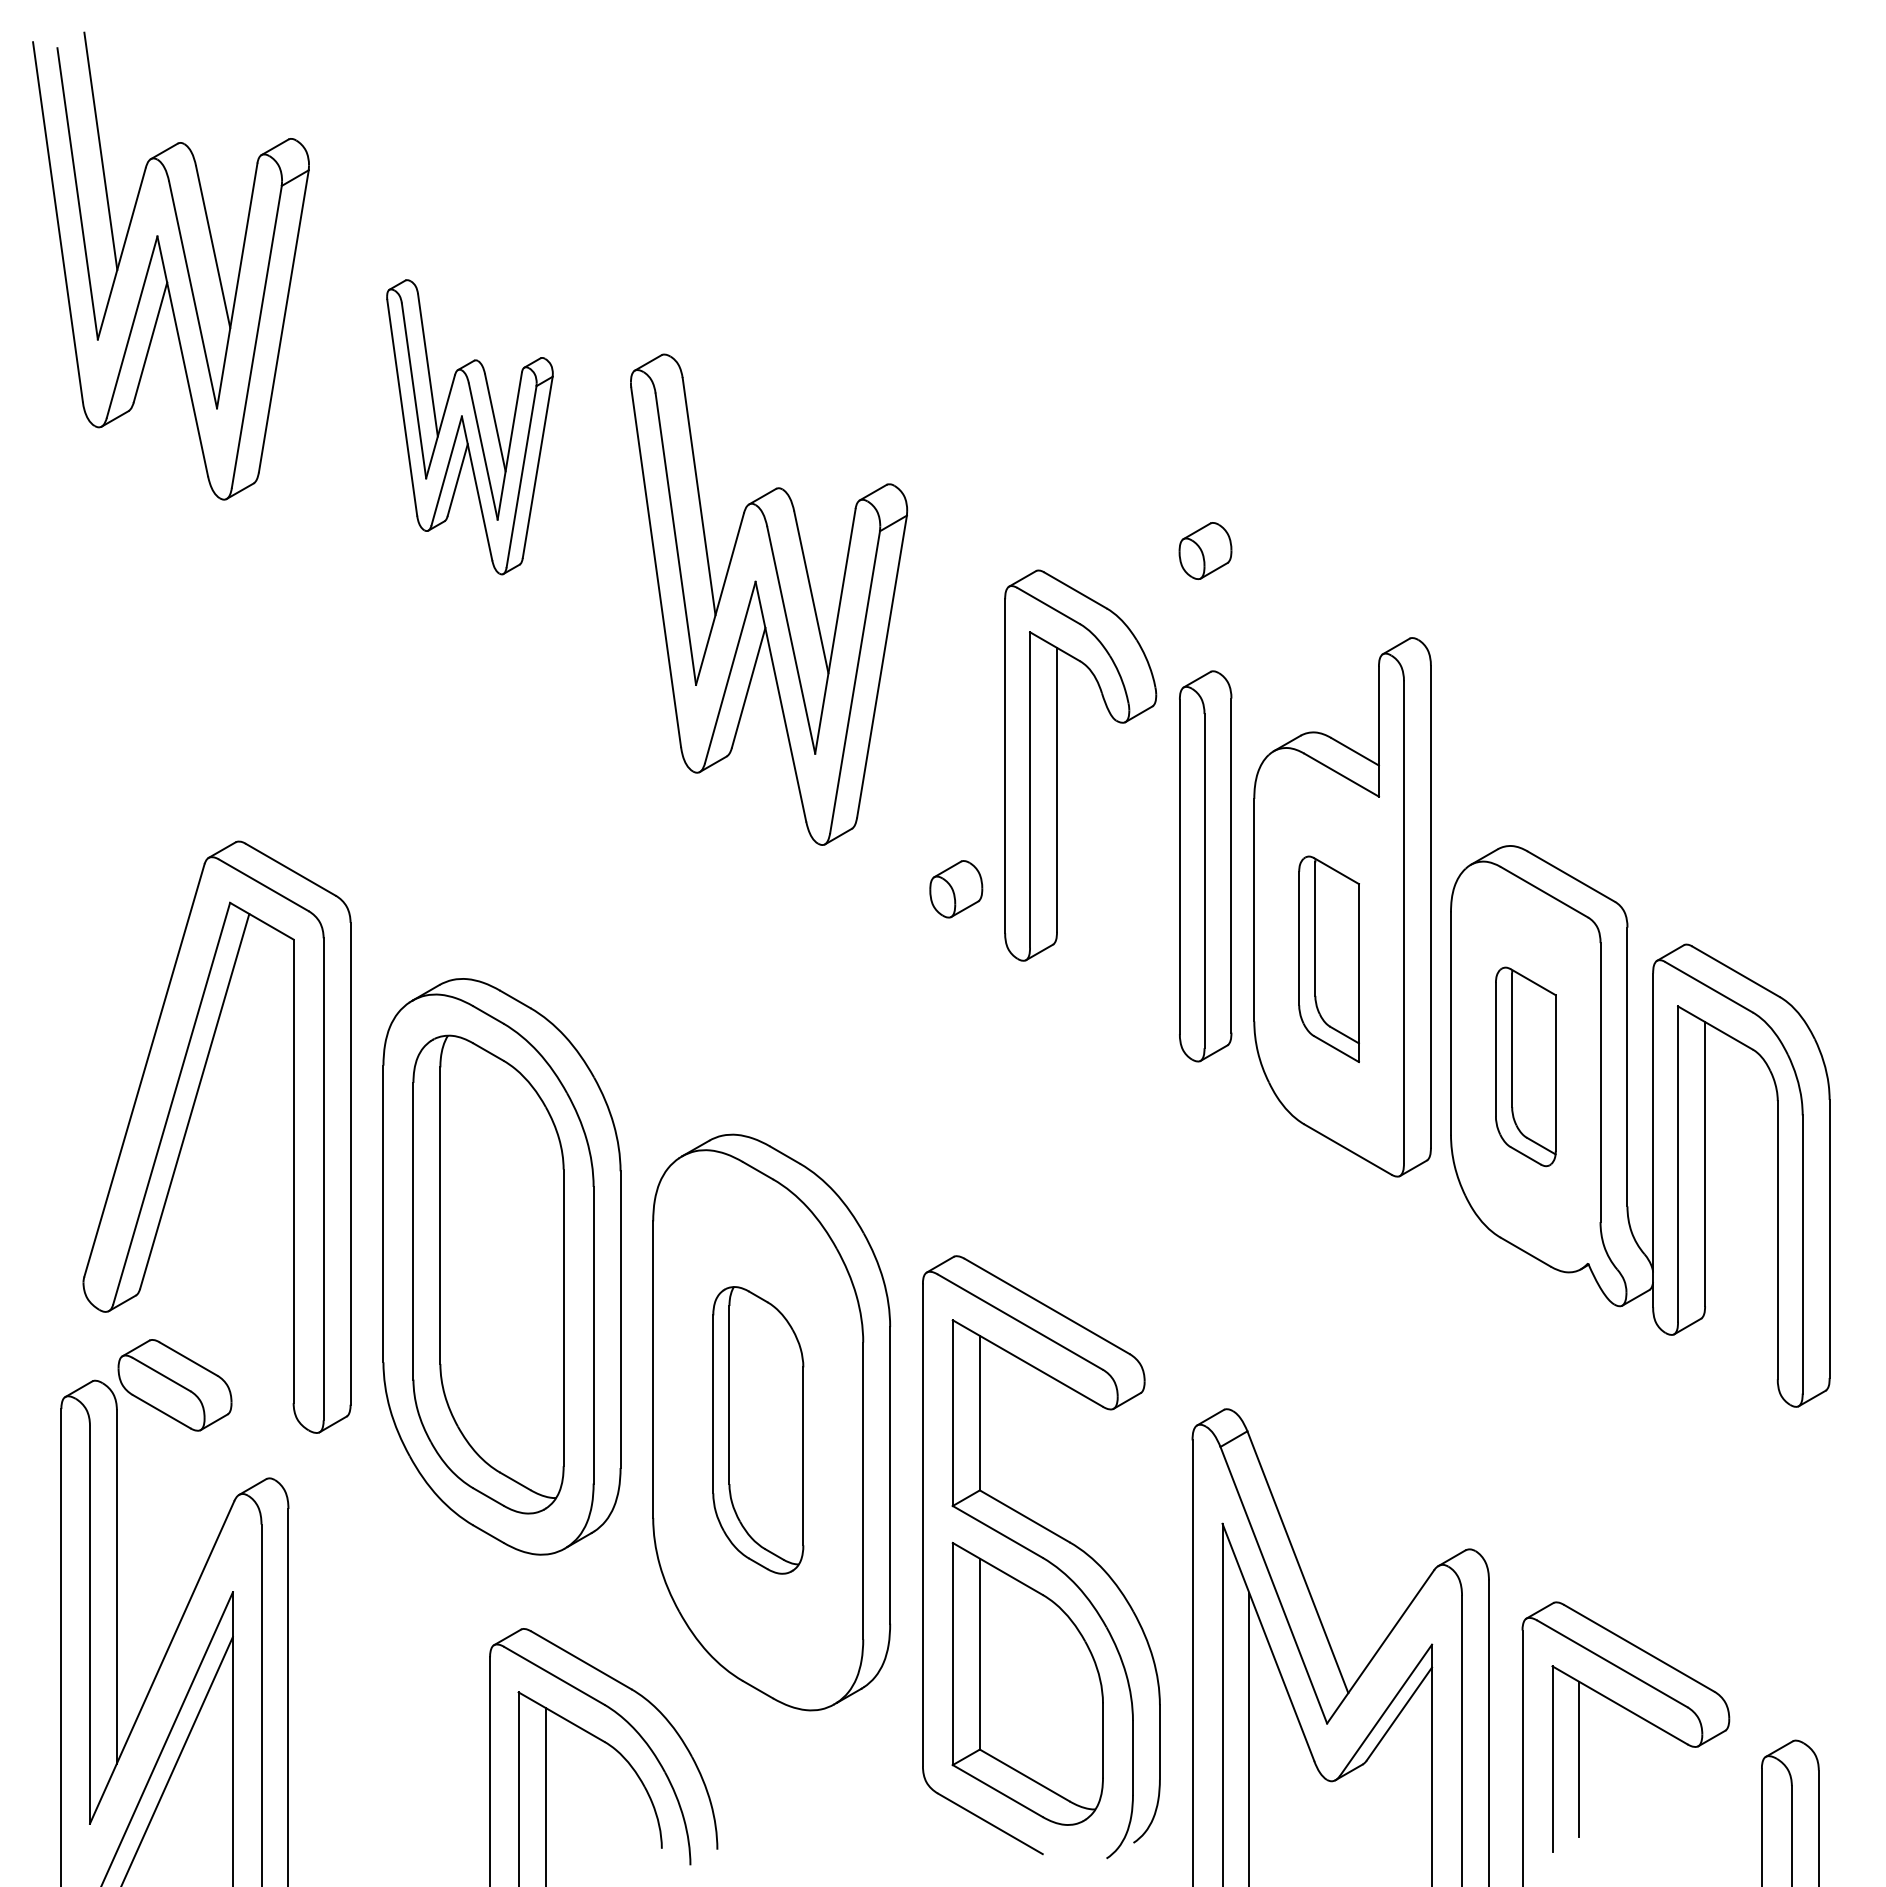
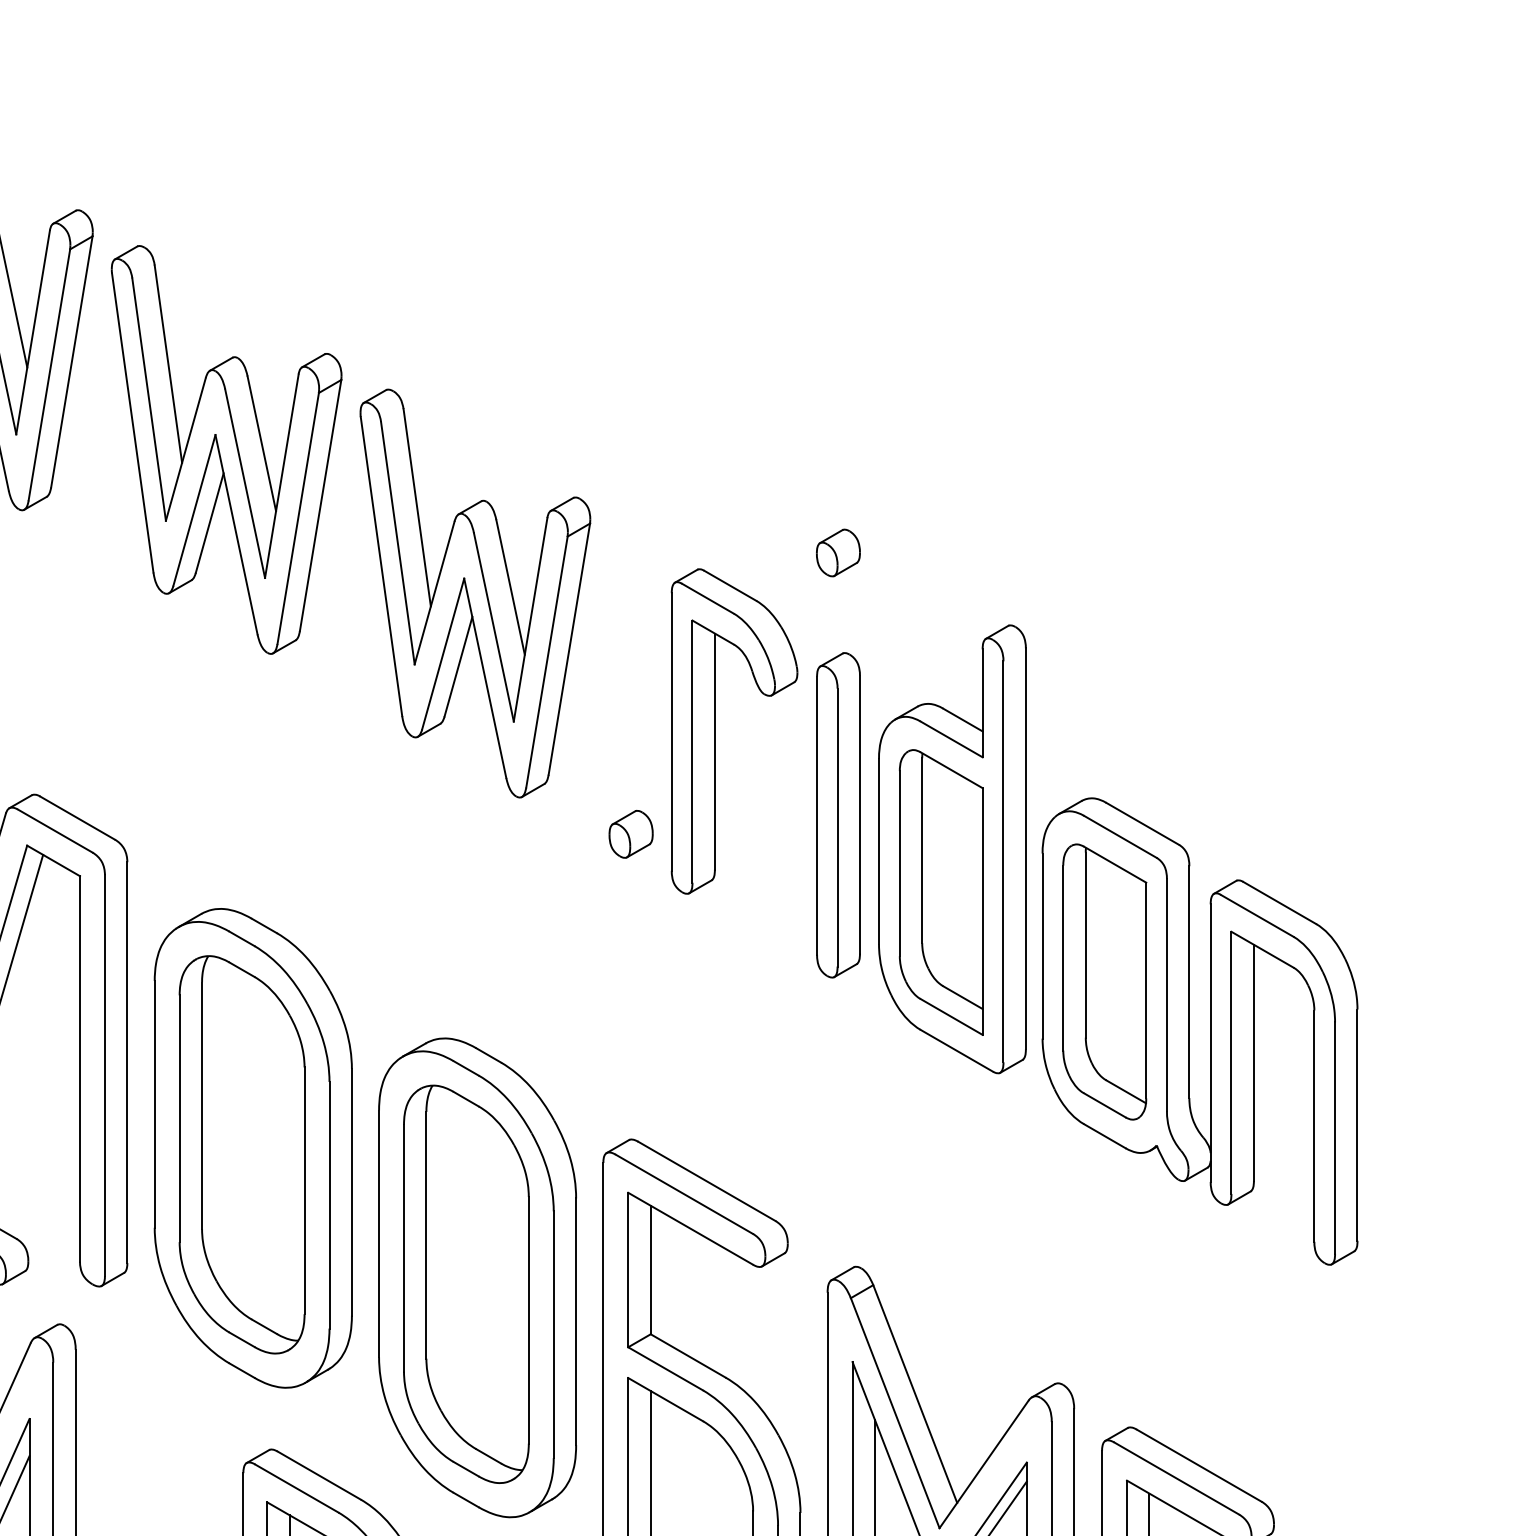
part: (469, 427) -> (226, 450), size x1.67
part: (1328, 959) -> (940, 892), size x1.67
part: (1525, 1066) -> (1104, 981), size x1.67
part: (758, 1430) -> (466, 1284), size x1.67

